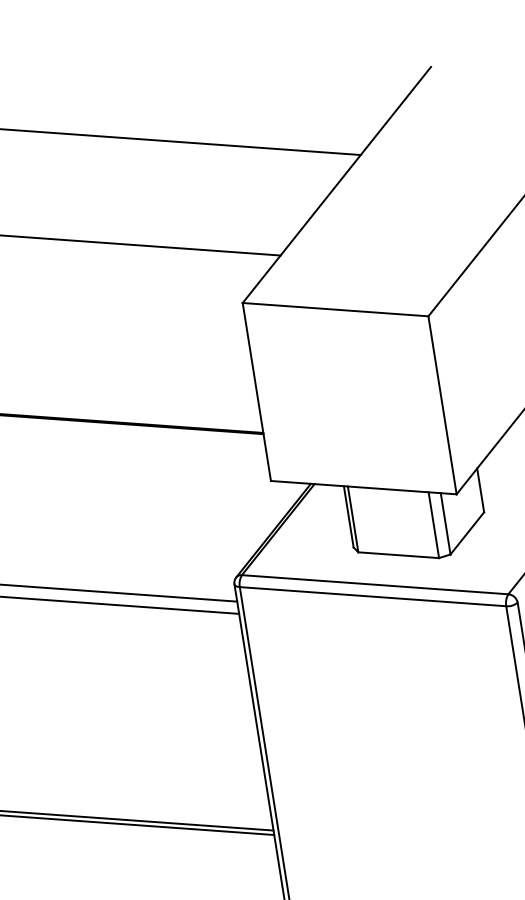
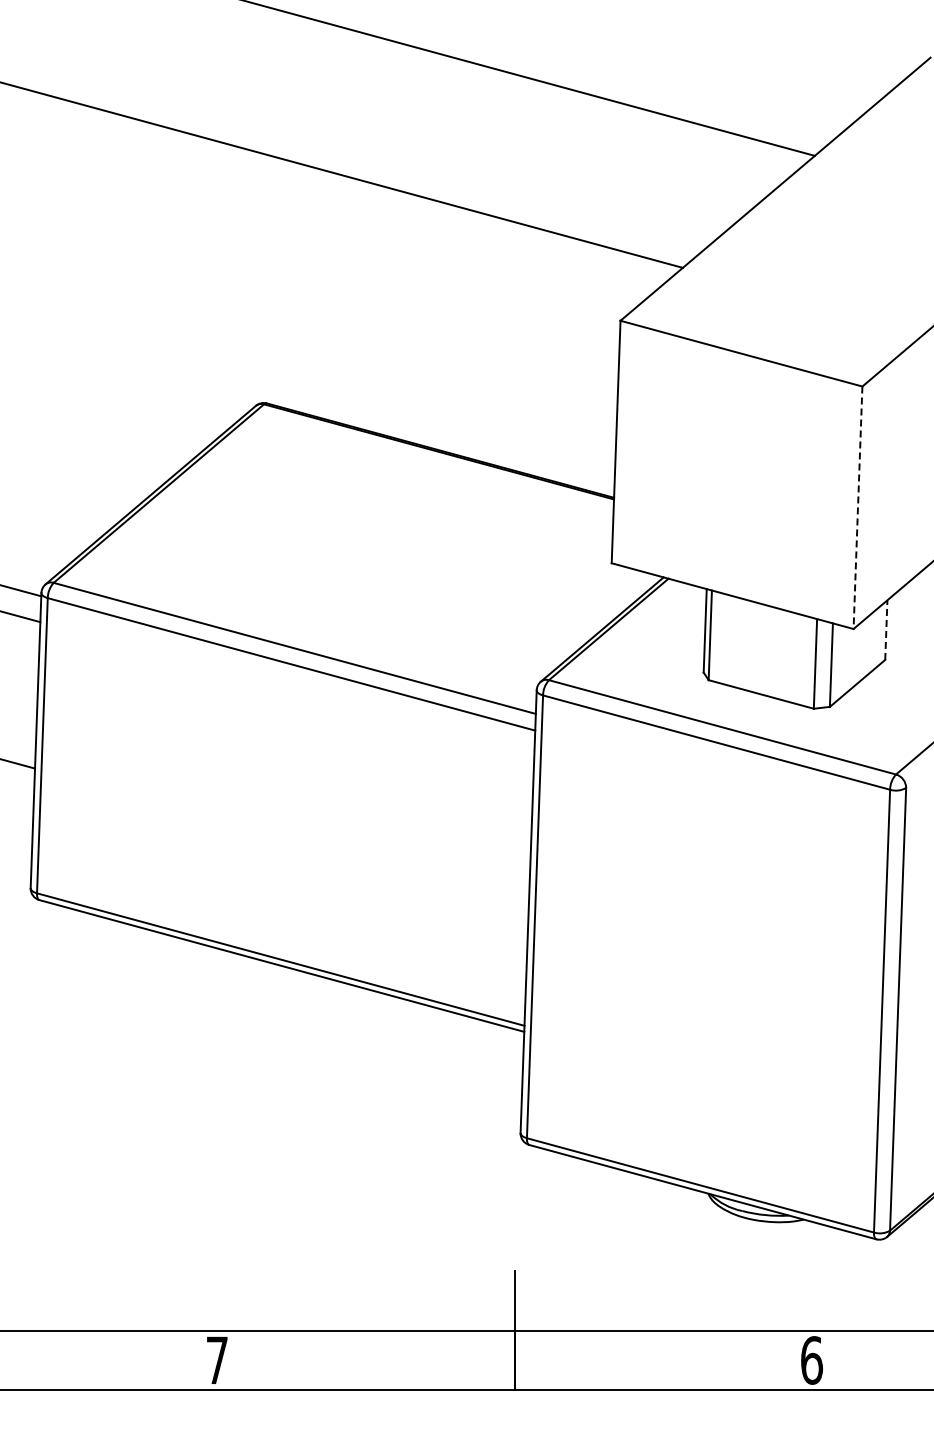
line: (442, 405) -> (857, 508), solid -> dashed
line: (480, 490) -> (886, 630), solid -> dashed

